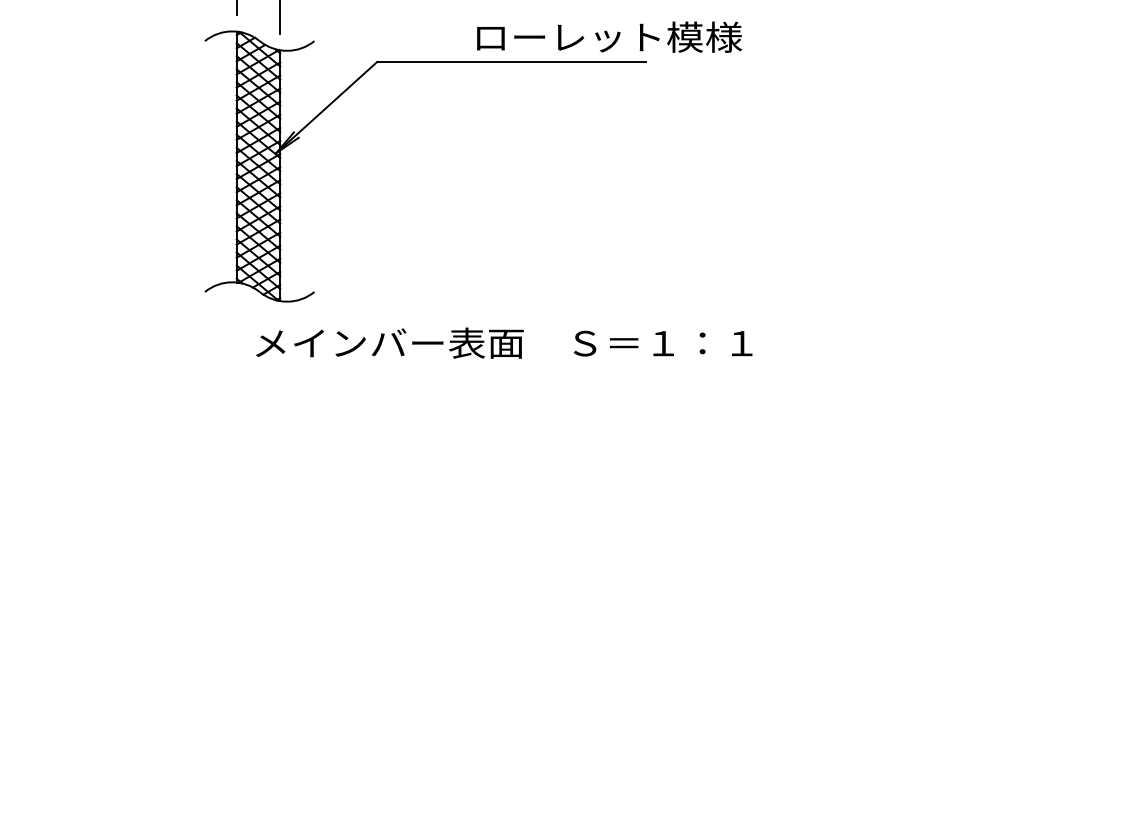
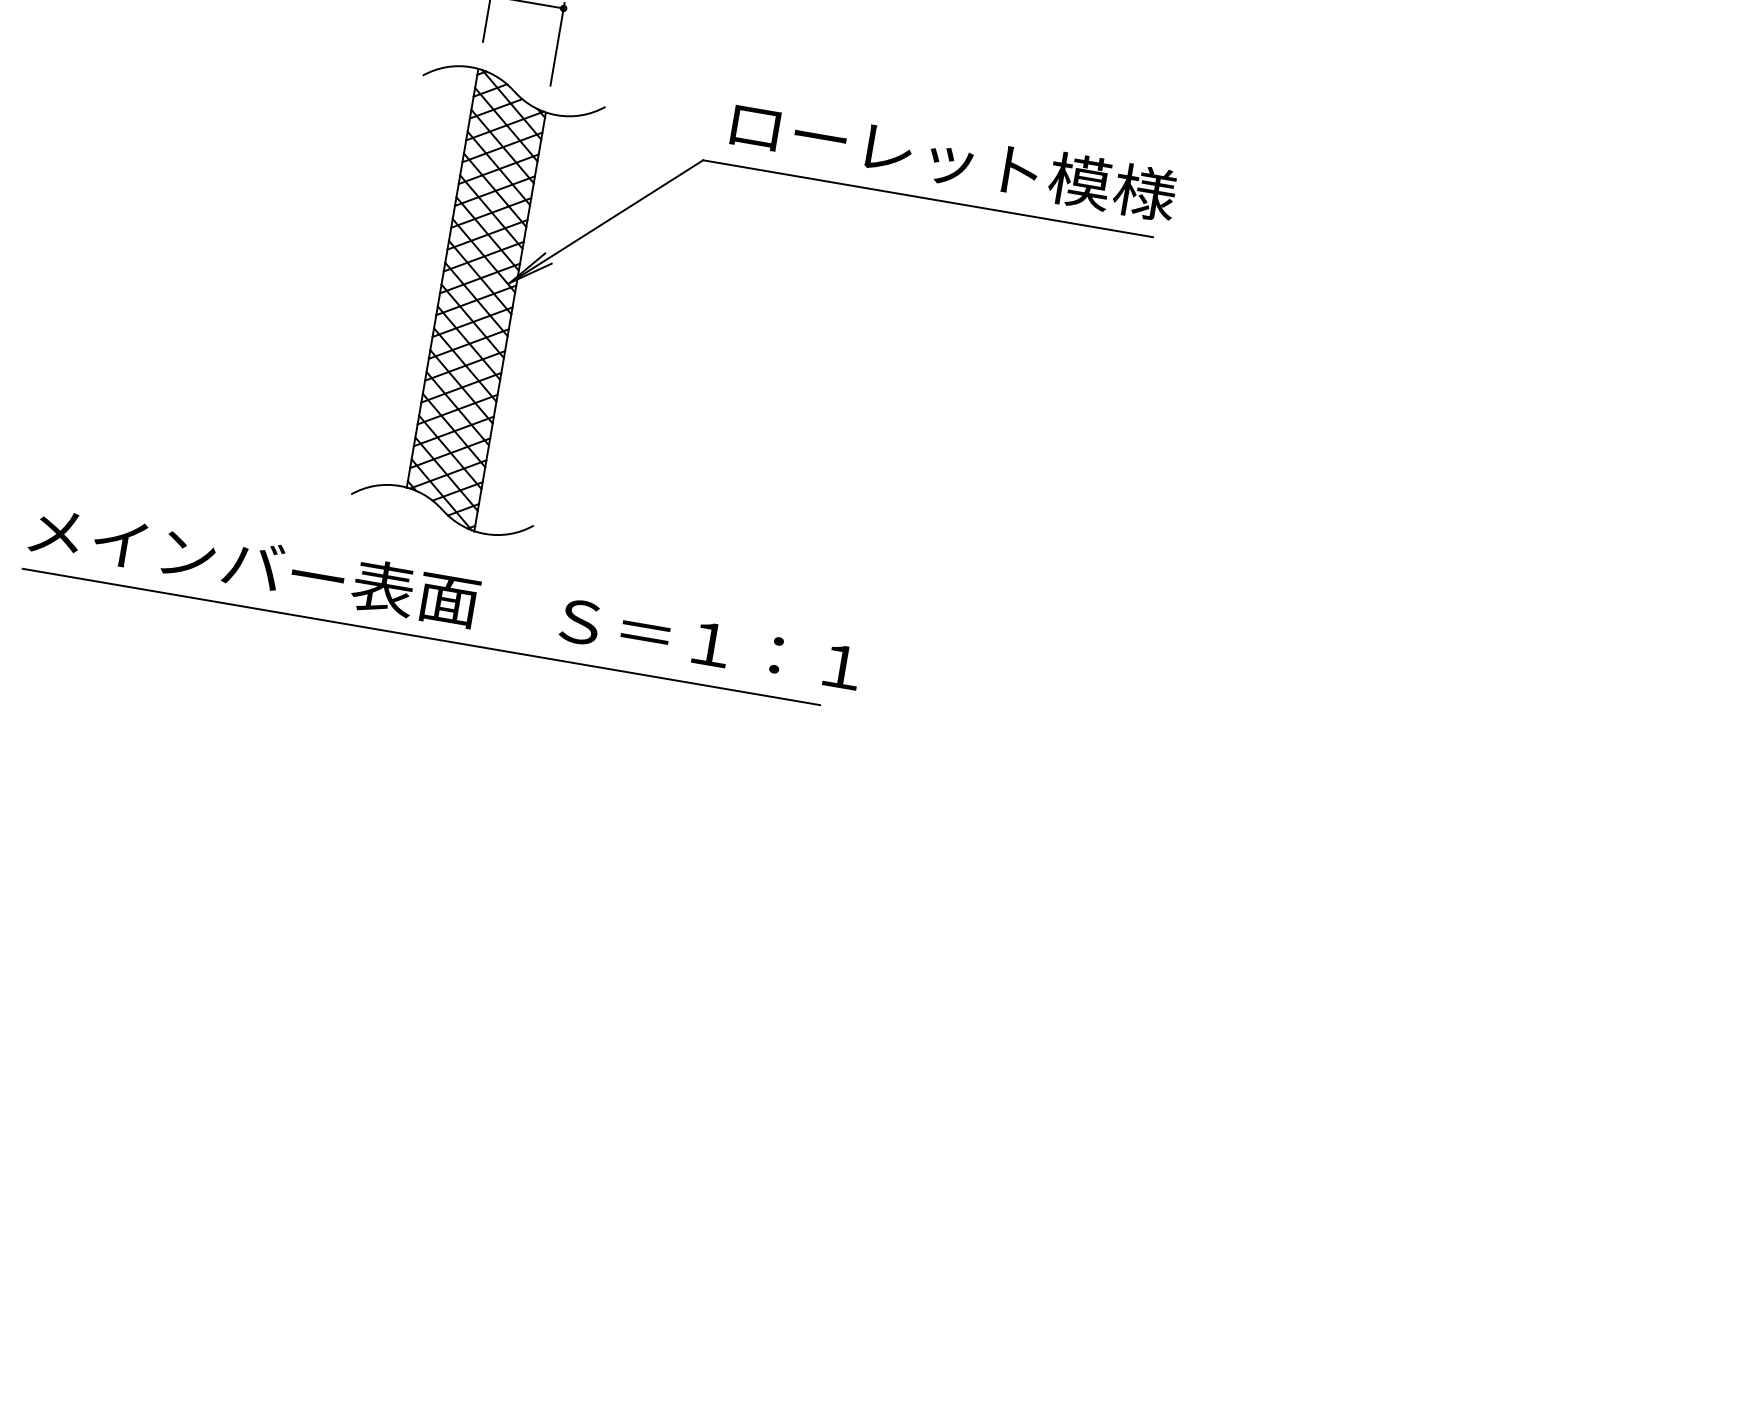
text: (609, 36) -> (954, 158), moved
text: (504, 342) -> (446, 597), moved
line: (259, 368) -> (420, 637), added

